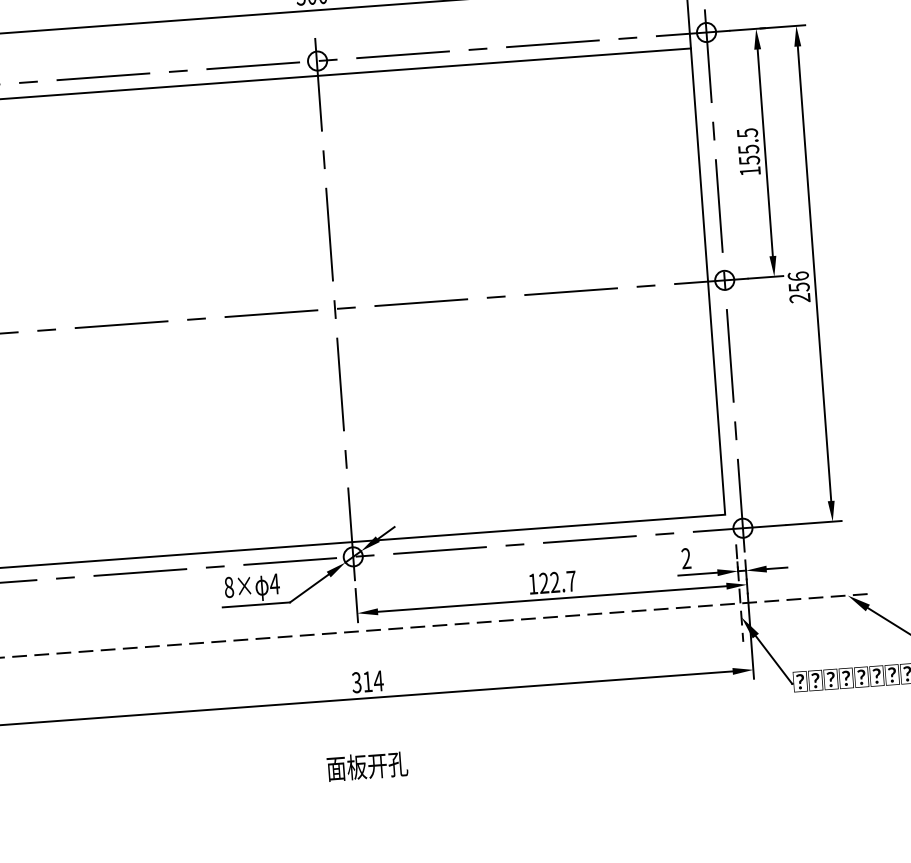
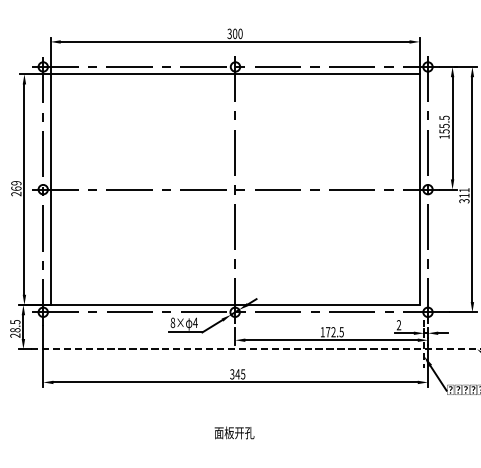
text: (799, 286) -> (464, 195), 256 -> 311
text: (557, 582) -> (334, 332), 122.7 -> 172.5
text: (373, 681) -> (240, 374), 314 -> 345
text: (367, 765) -> (234, 432), moved

